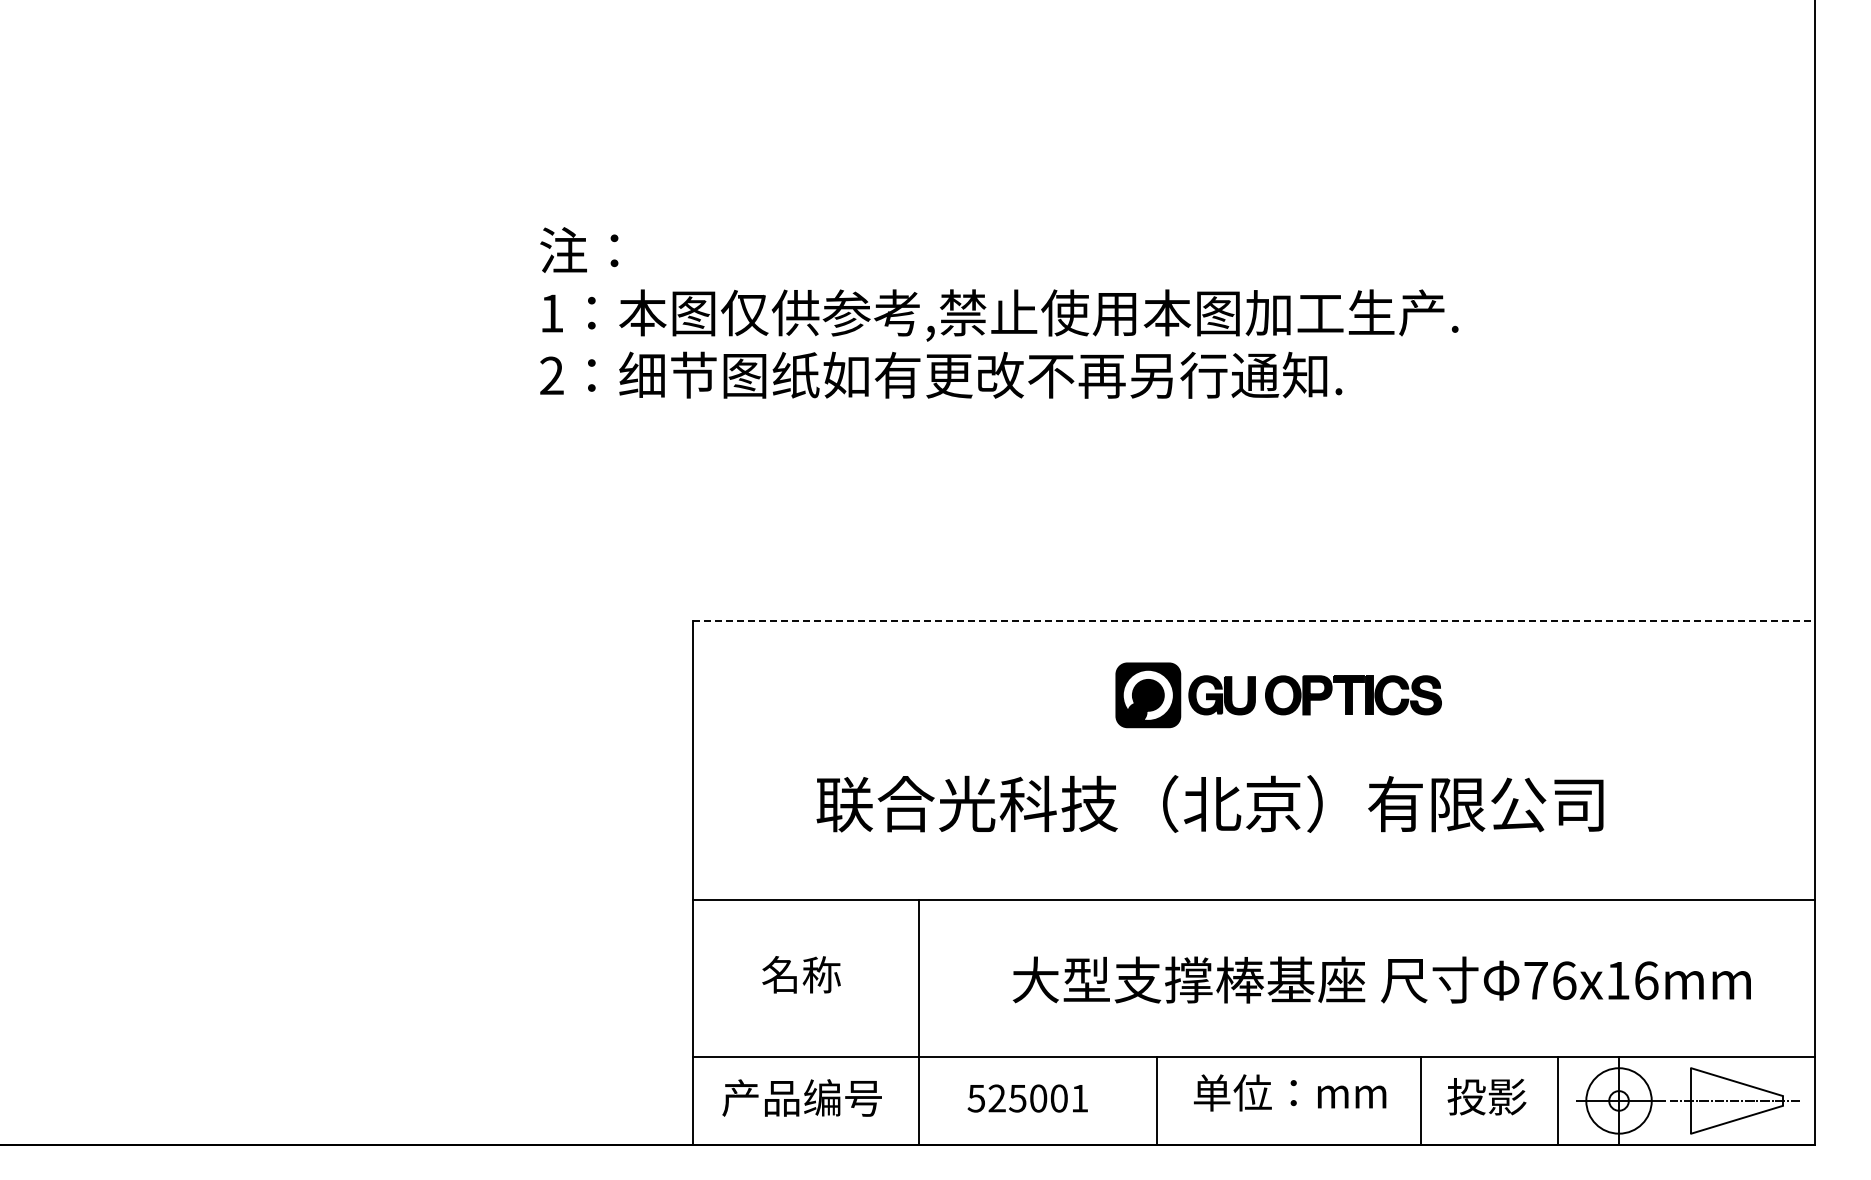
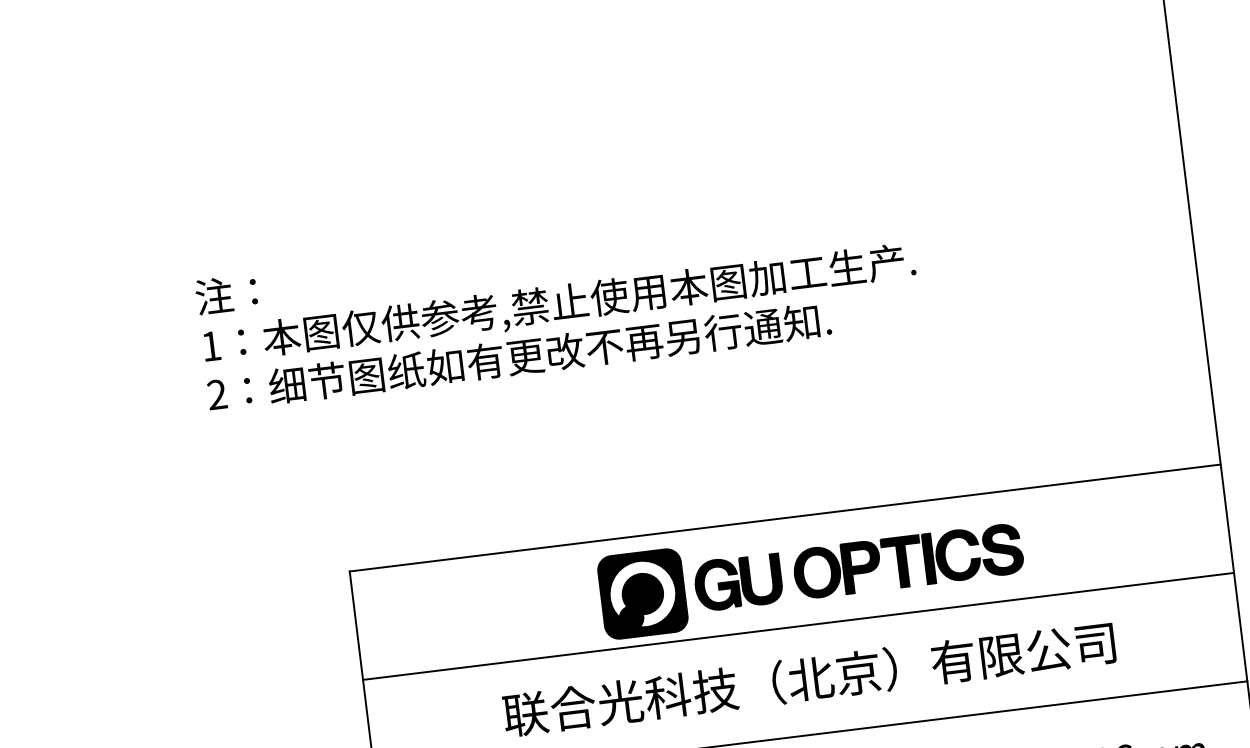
line: (1254, 620) -> (785, 517), dashed -> solid
part: (1278, 695) -> (811, 573), size x1.67
line: (1253, 760) -> (798, 626), added
text: (1209, 803) -> (808, 678), moved

